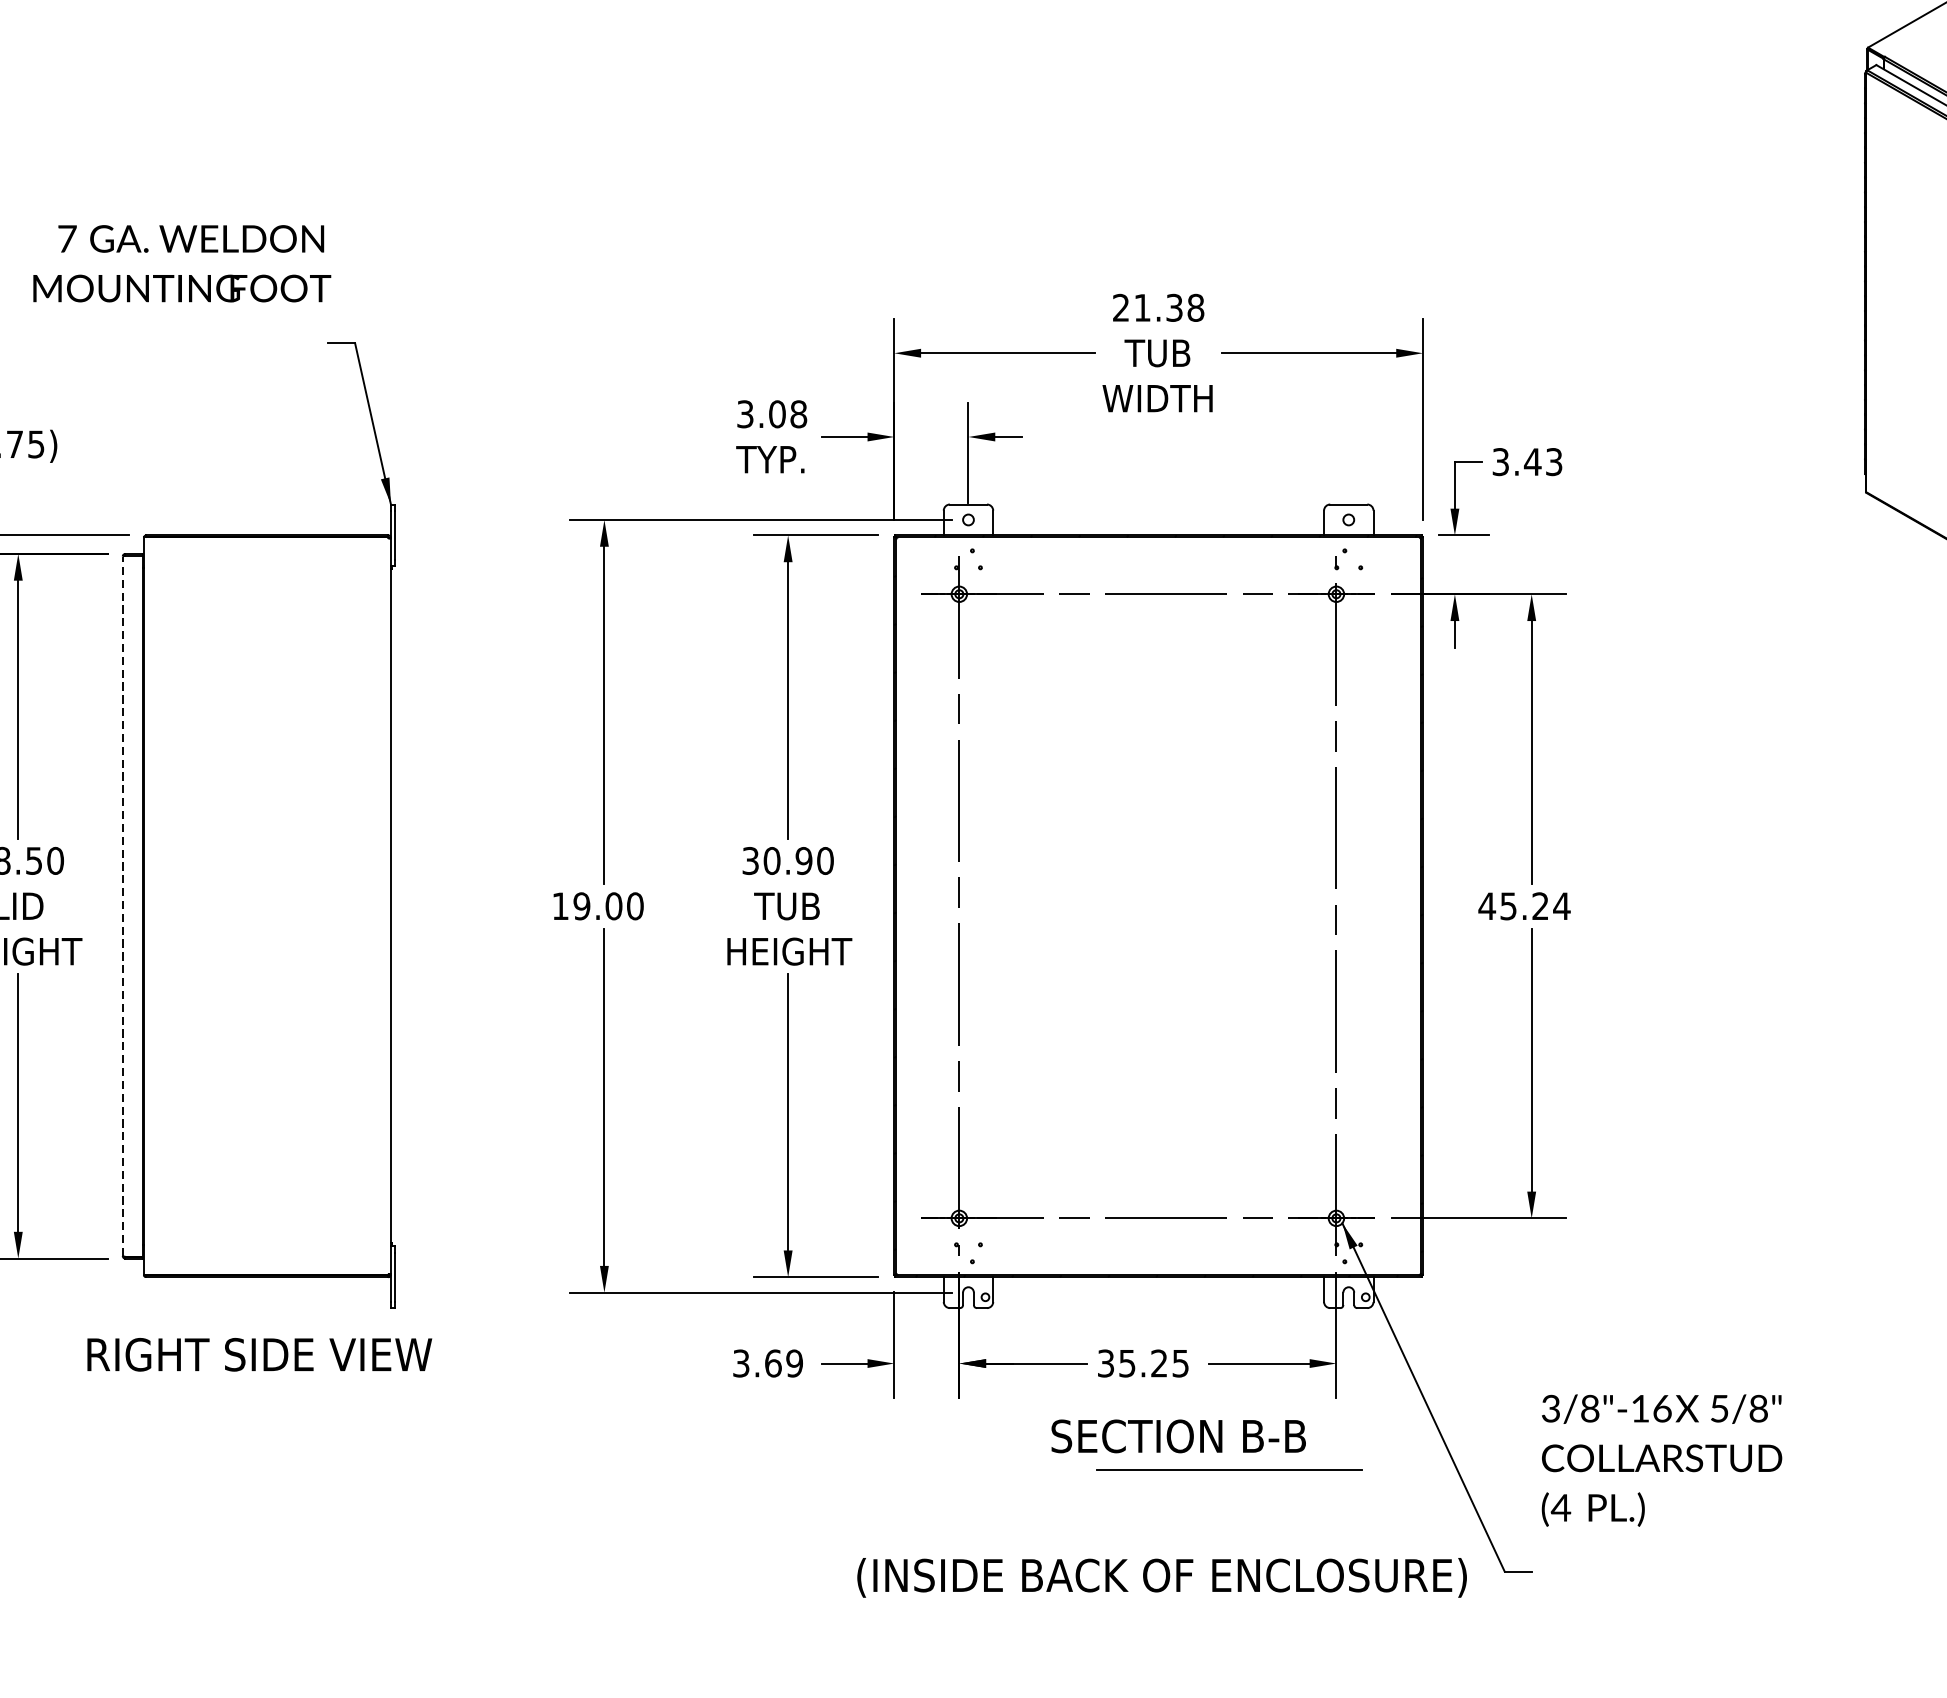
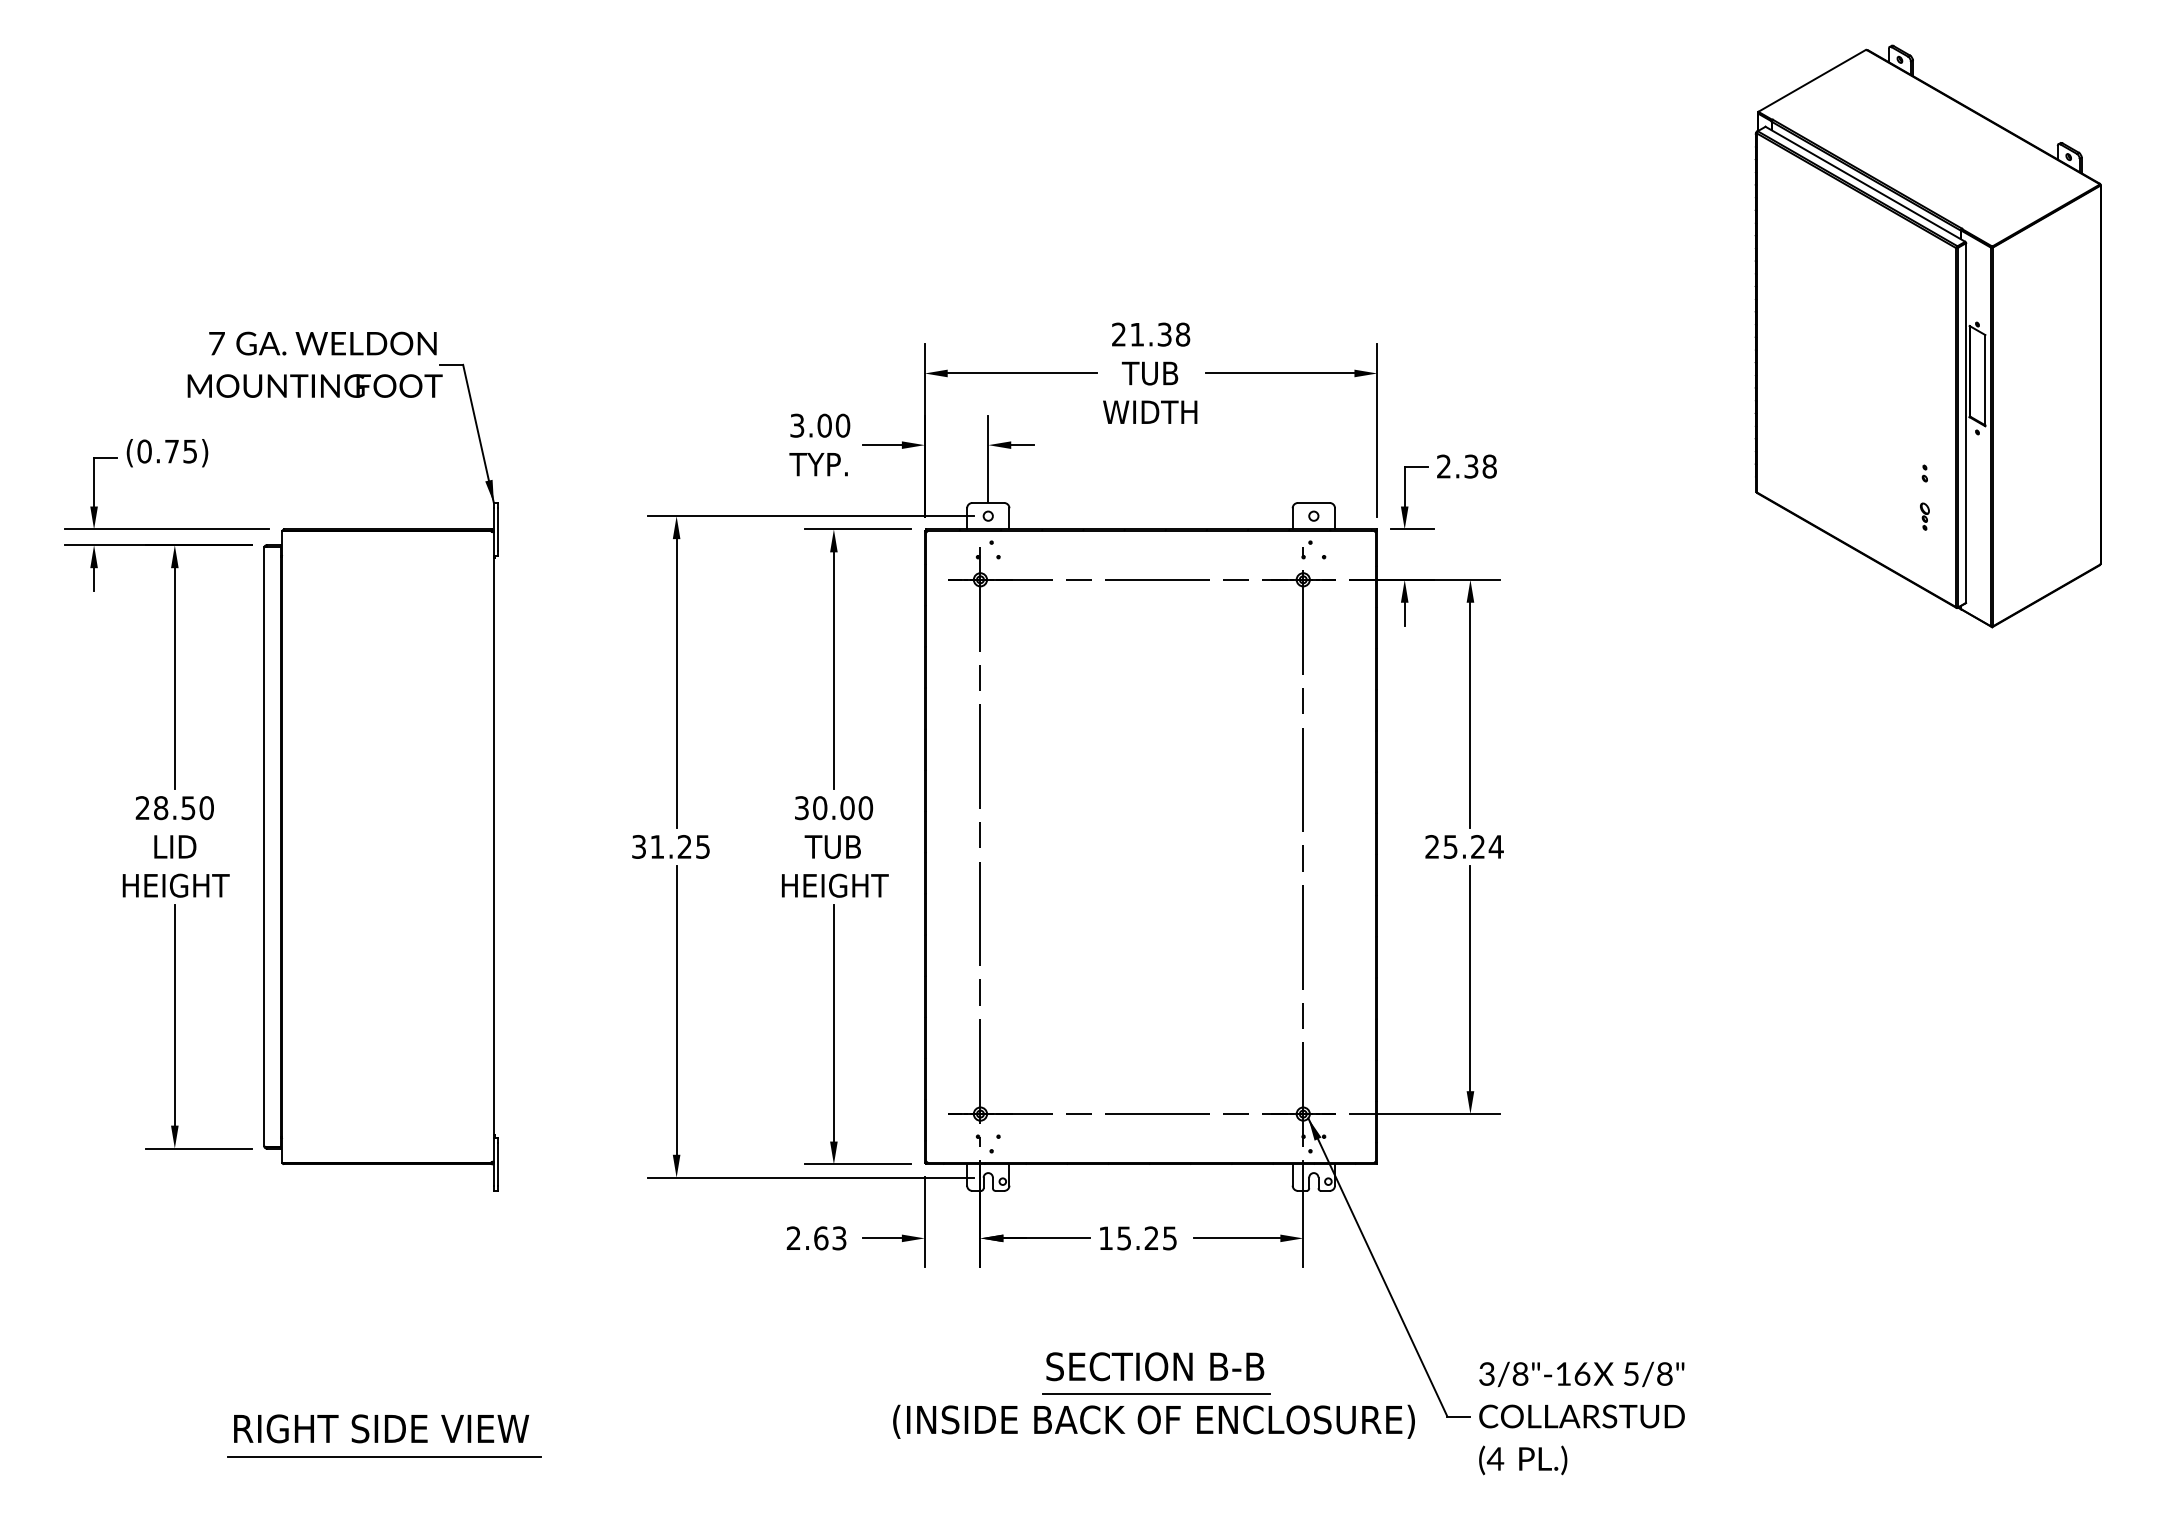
text: (181, 263) -> (314, 364), moved
text: (798, 414) -> (842, 425), 3.08 -> 3.00
text: (1527, 461) -> (1466, 466), 3.43 -> 2.38
text: (804, 861) -> (847, 808), 30.90 -> 30.00
line: (123, 905) -> (264, 846), dashed -> solid
text: (598, 905) -> (671, 846), 19.00 -> 31.25
text: (1486, 905) -> (1431, 846), 45.24 -> 25.24
text: (259, 1354) -> (381, 1428), moved
text: (767, 1363) -> (816, 1238), 3.69 -> 2.63
text: (1105, 1363) -> (1105, 1238), 35.25 -> 15.25
text: (1178, 1436) -> (1155, 1366), moved
text: (1661, 1460) -> (1581, 1418), moved
line: (1230, 1468) -> (1156, 1393), moved
line: (262, 1618) -> (383, 1456), added

